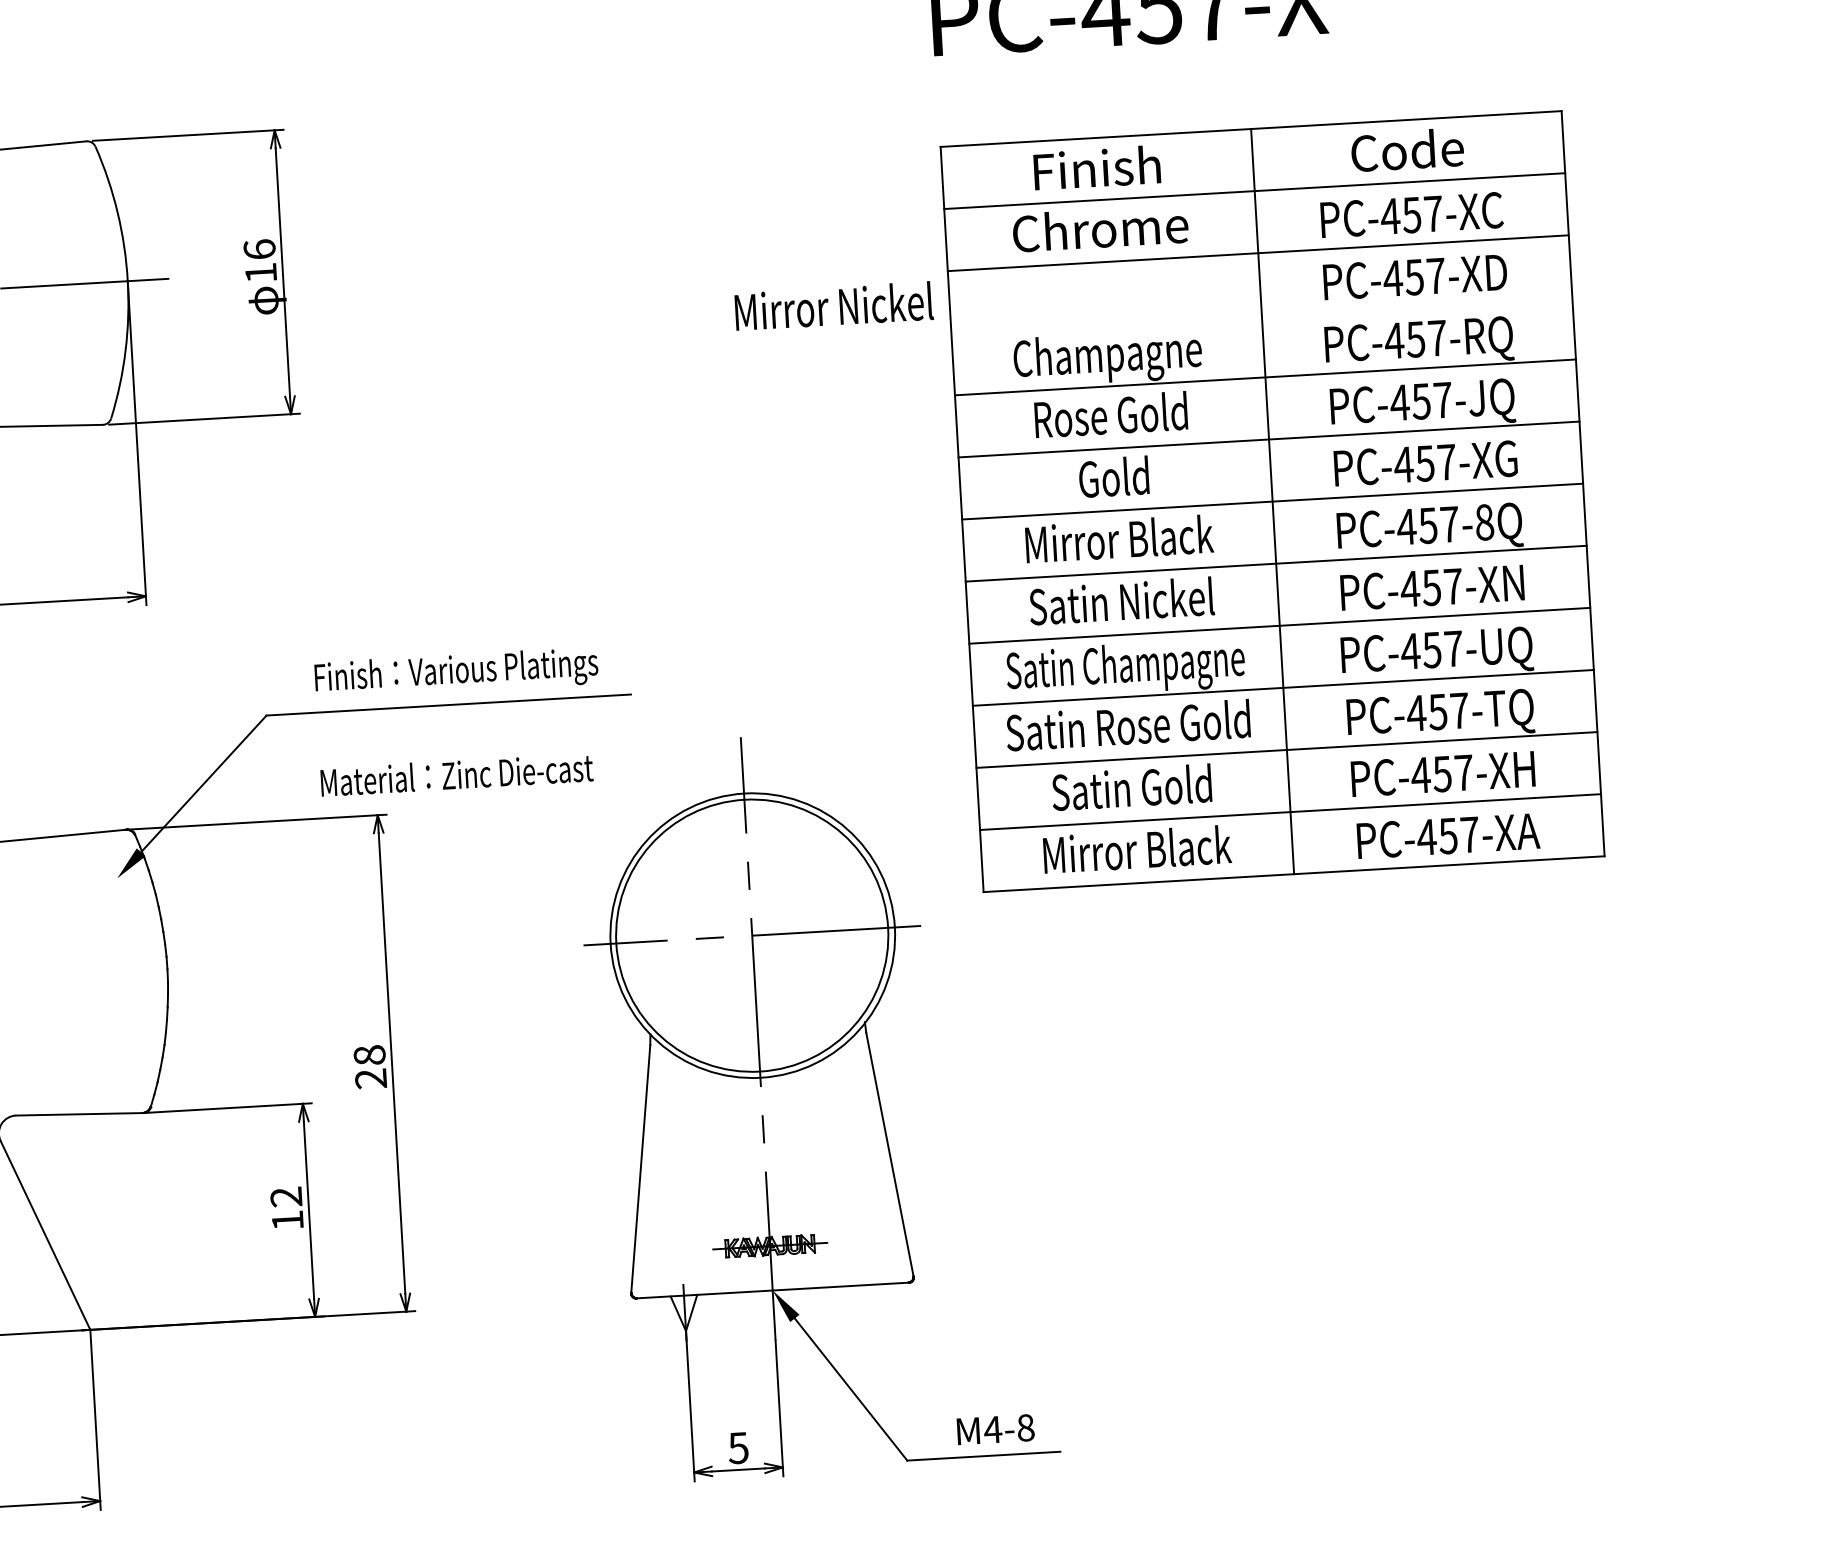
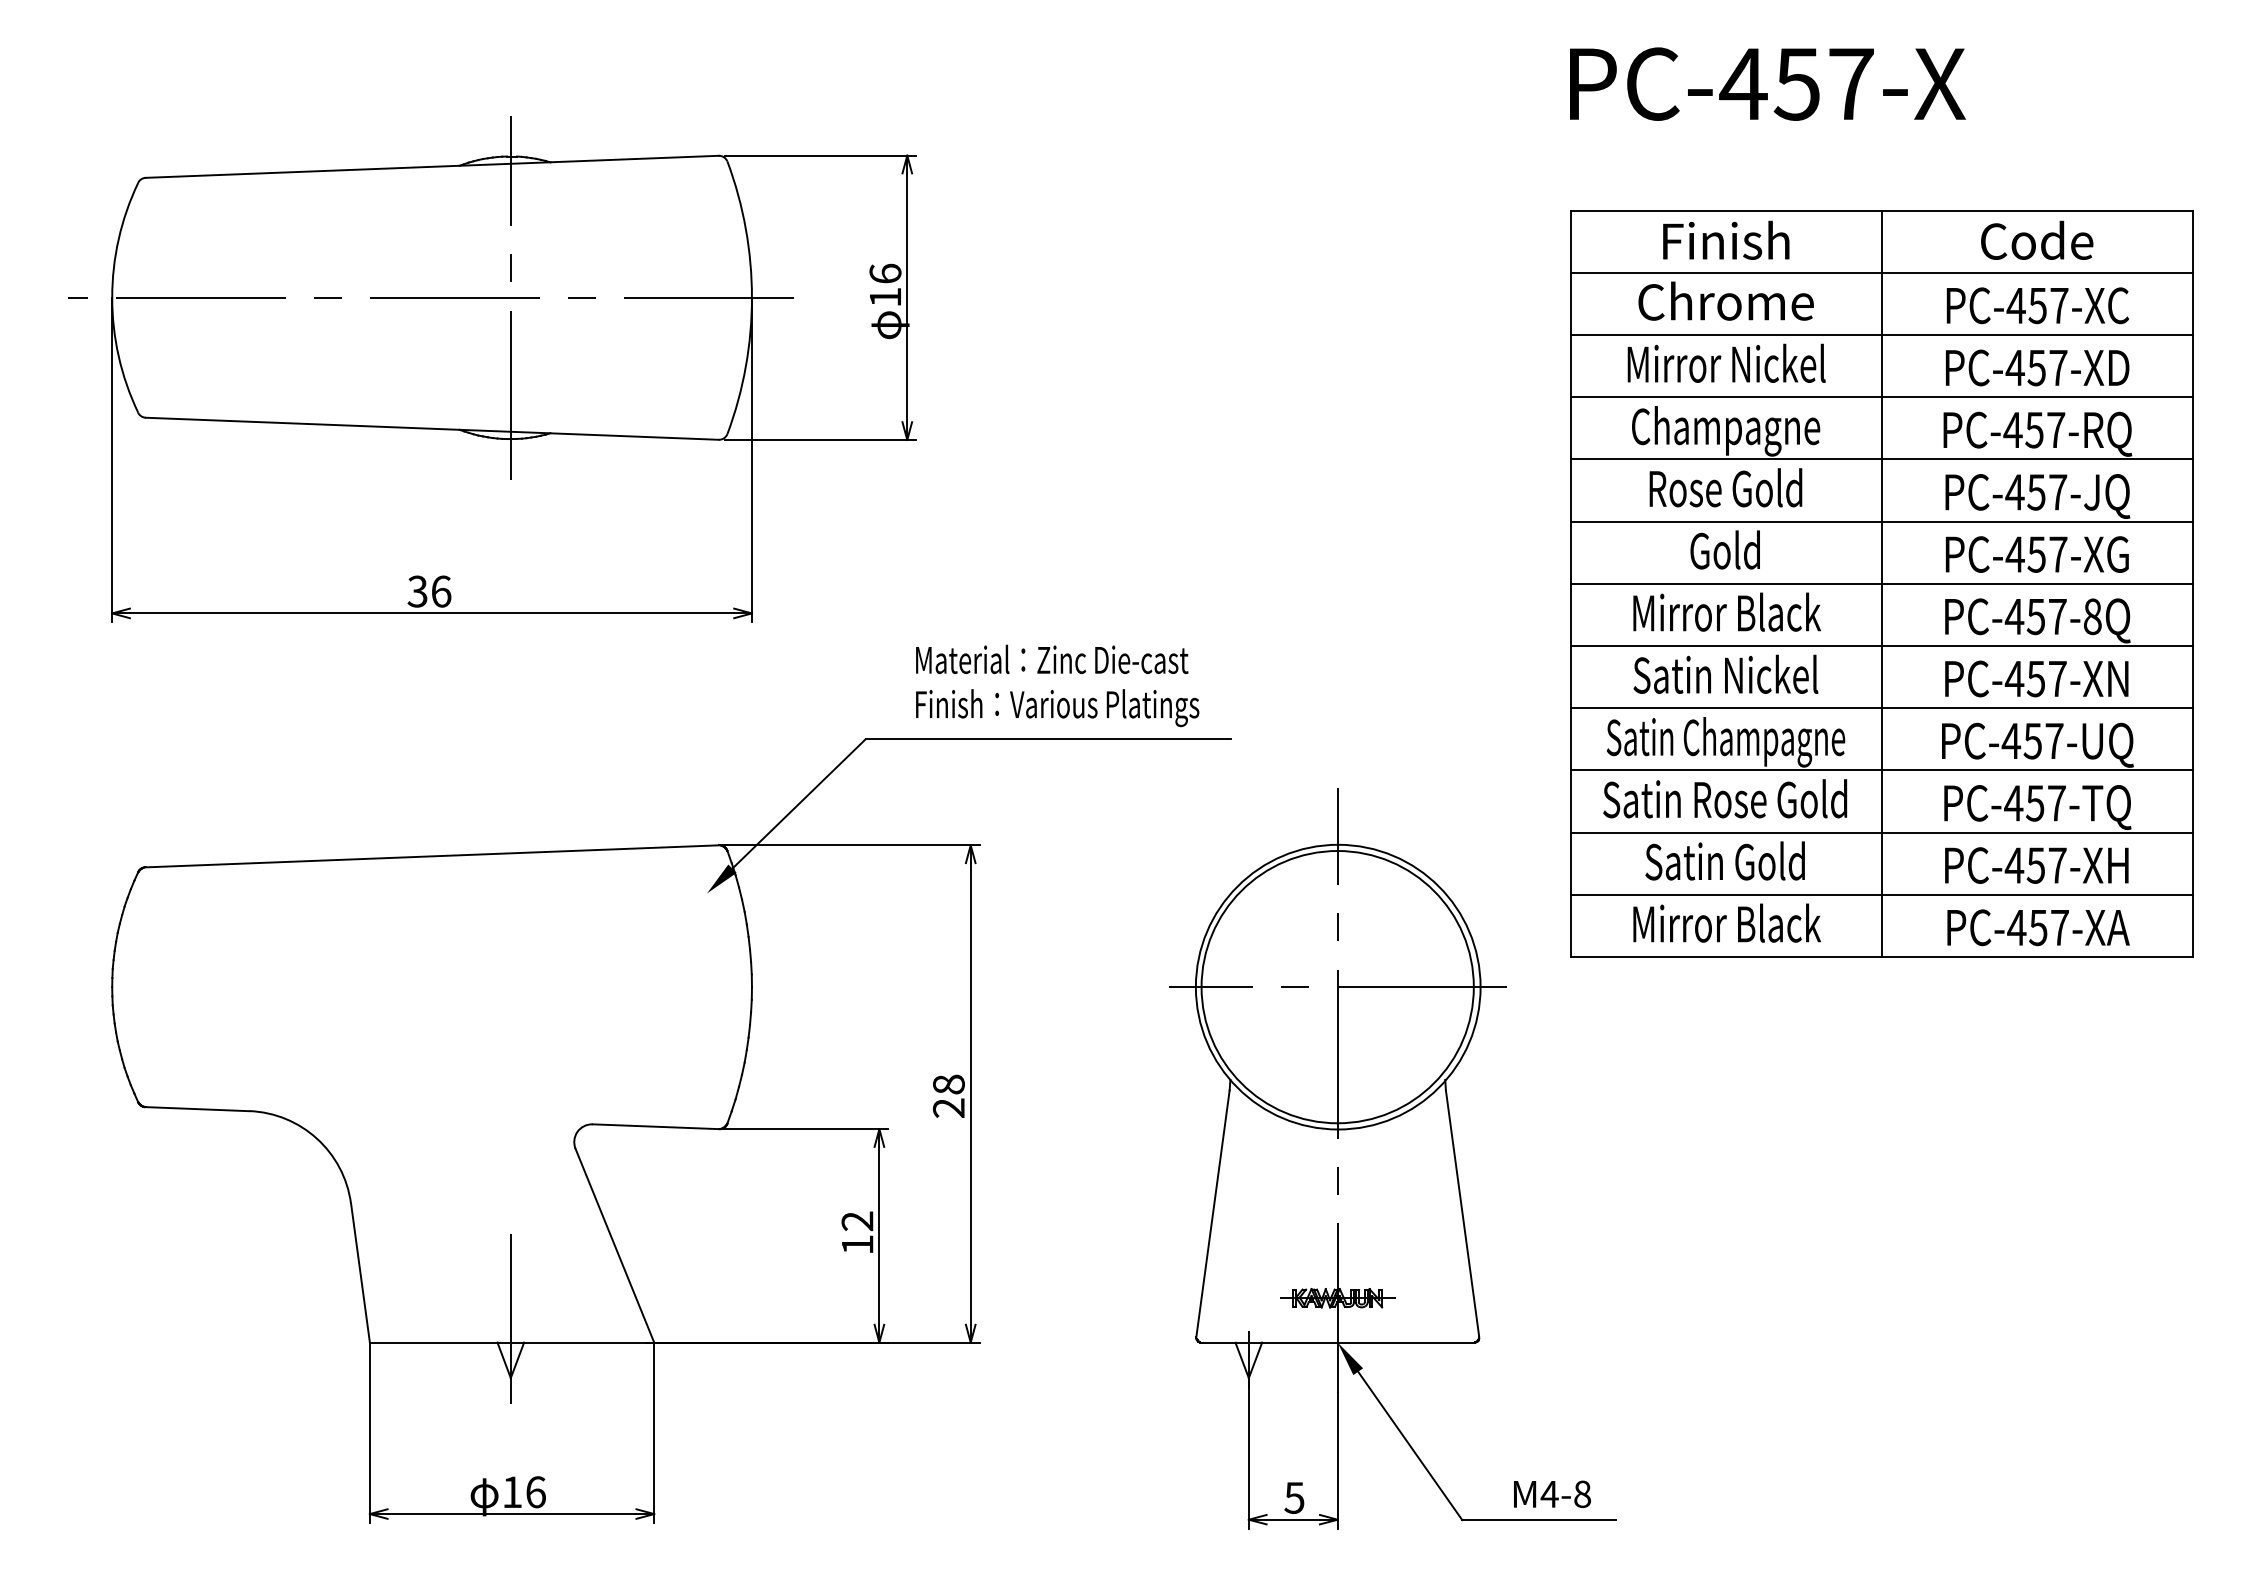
text: (833, 305) -> (1726, 362), moved
line: (1262, 315) -> (1882, 397), added
text: (457, 773) -> (1052, 658), moved

